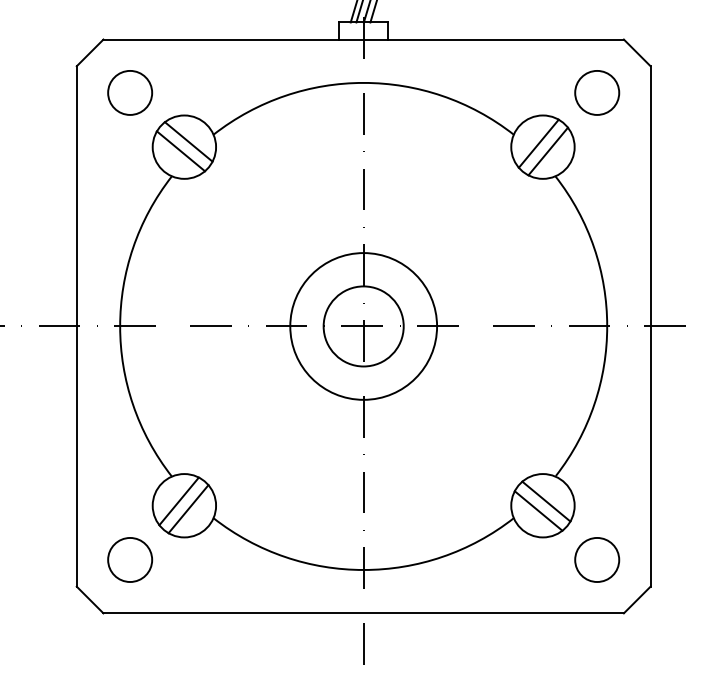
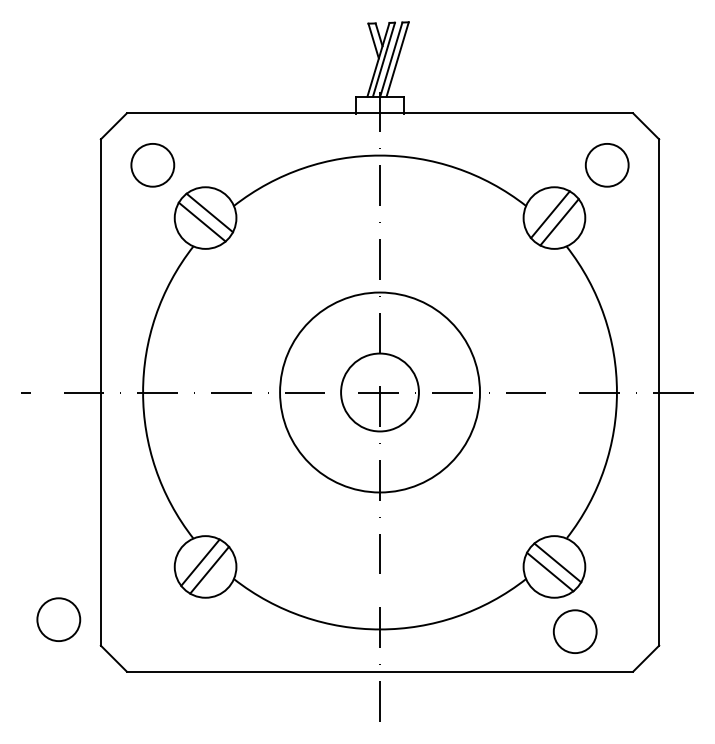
circle: (363, 326) -> (379, 392), size x1.4
circle: (129, 559) -> (58, 619), moved
circle: (596, 559) -> (574, 631), moved

